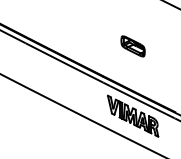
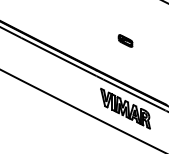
part: (132, 46) -> (124, 41), size x0.6

